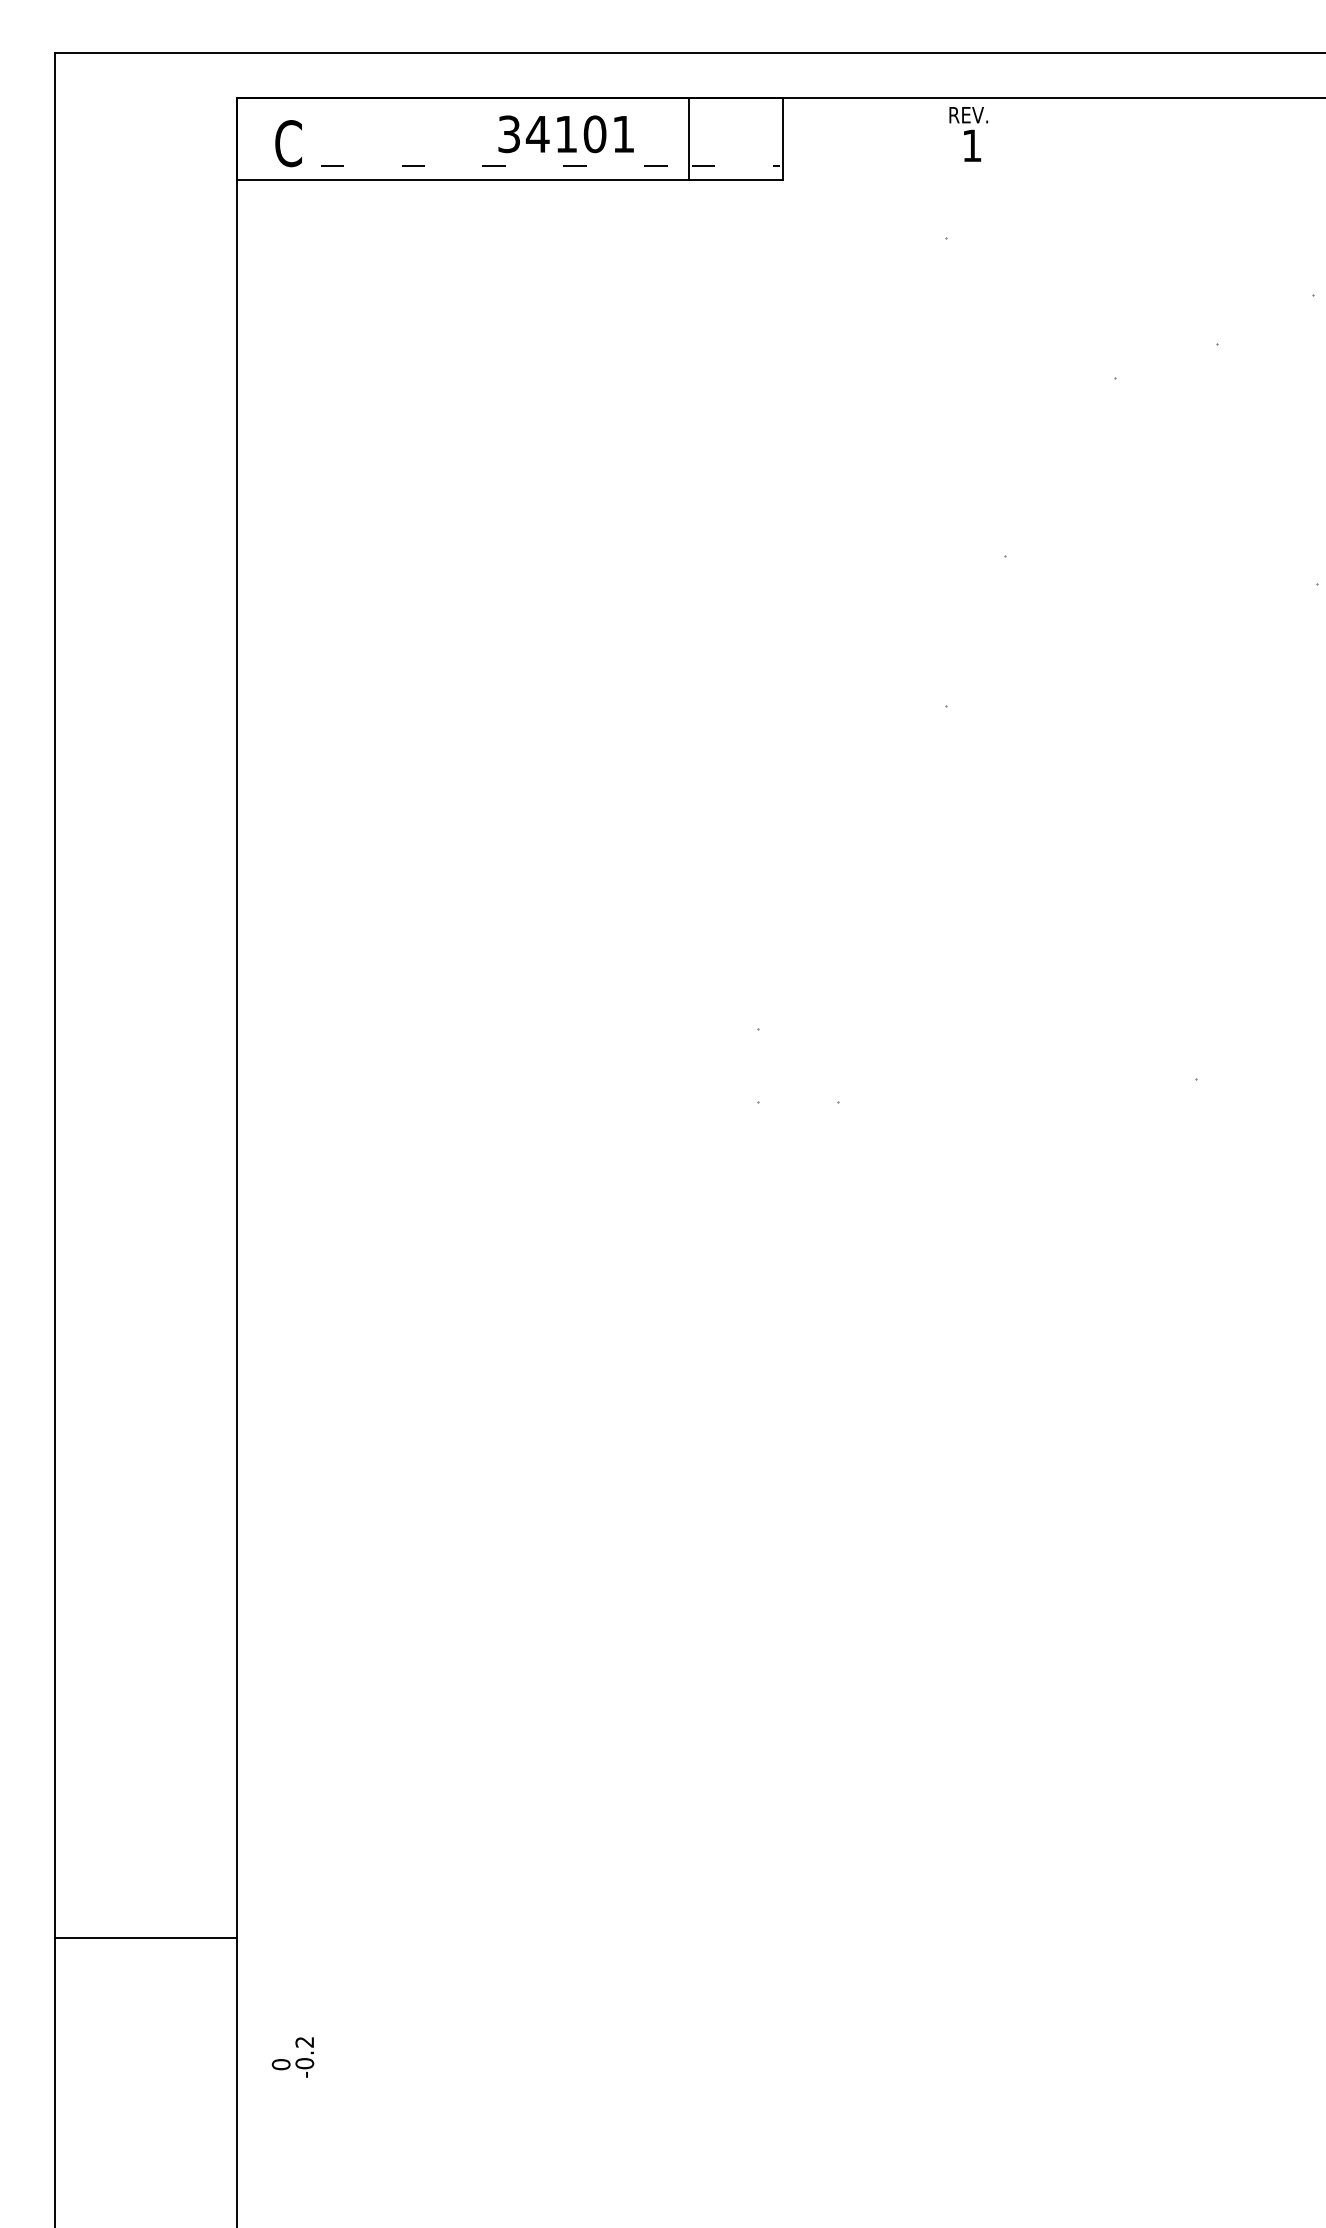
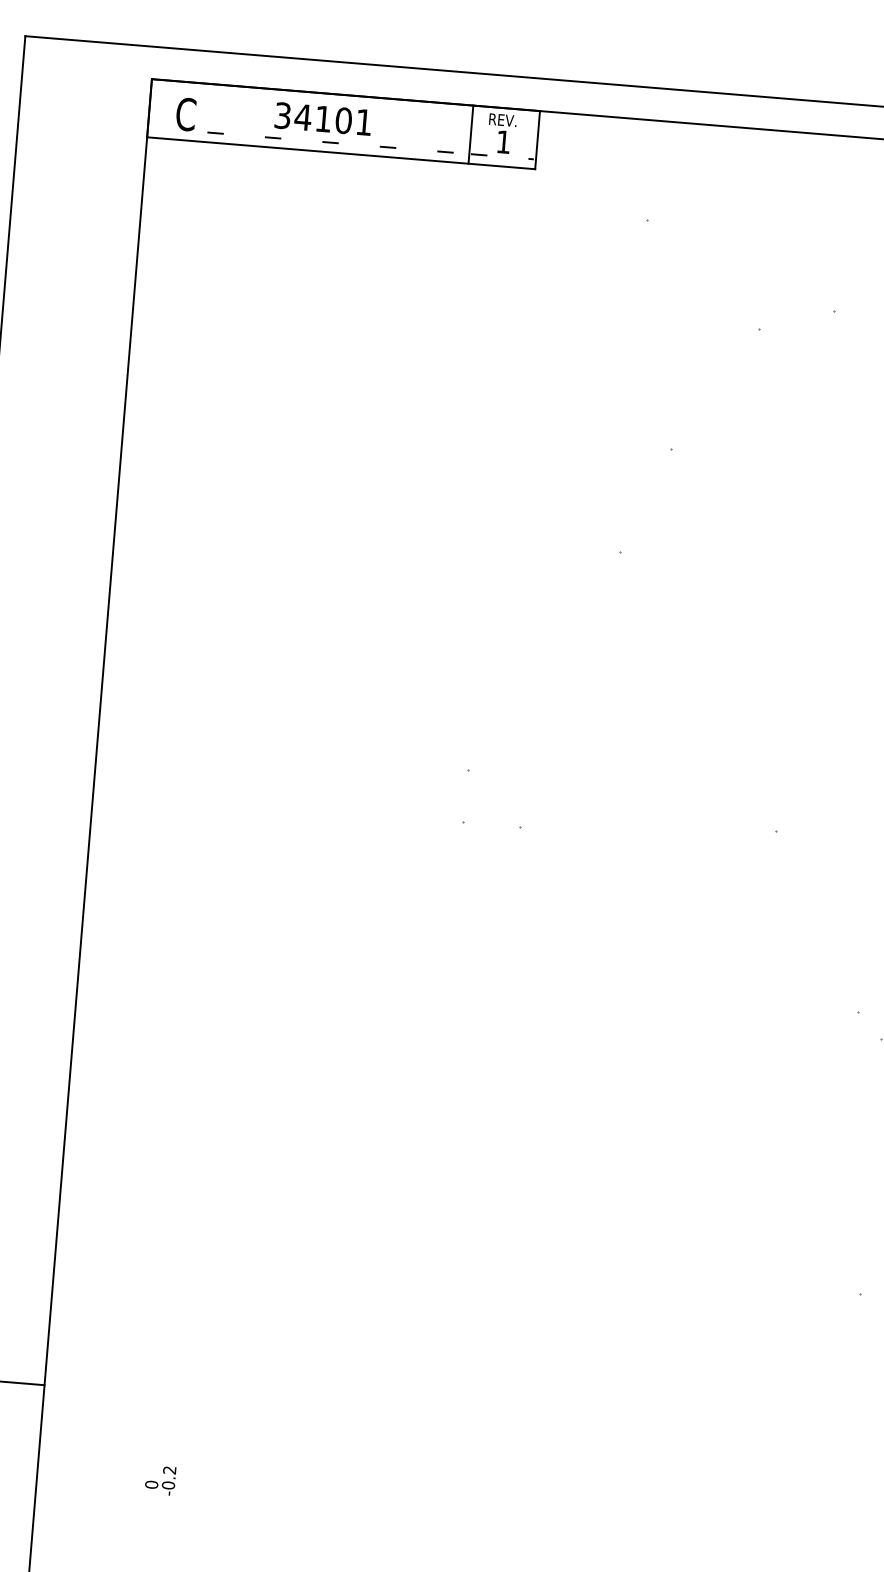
text: (565, 134) -> (322, 119), moved
text: (968, 134) -> (501, 133), moved
text: (292, 2057) -> (160, 1480), moved

